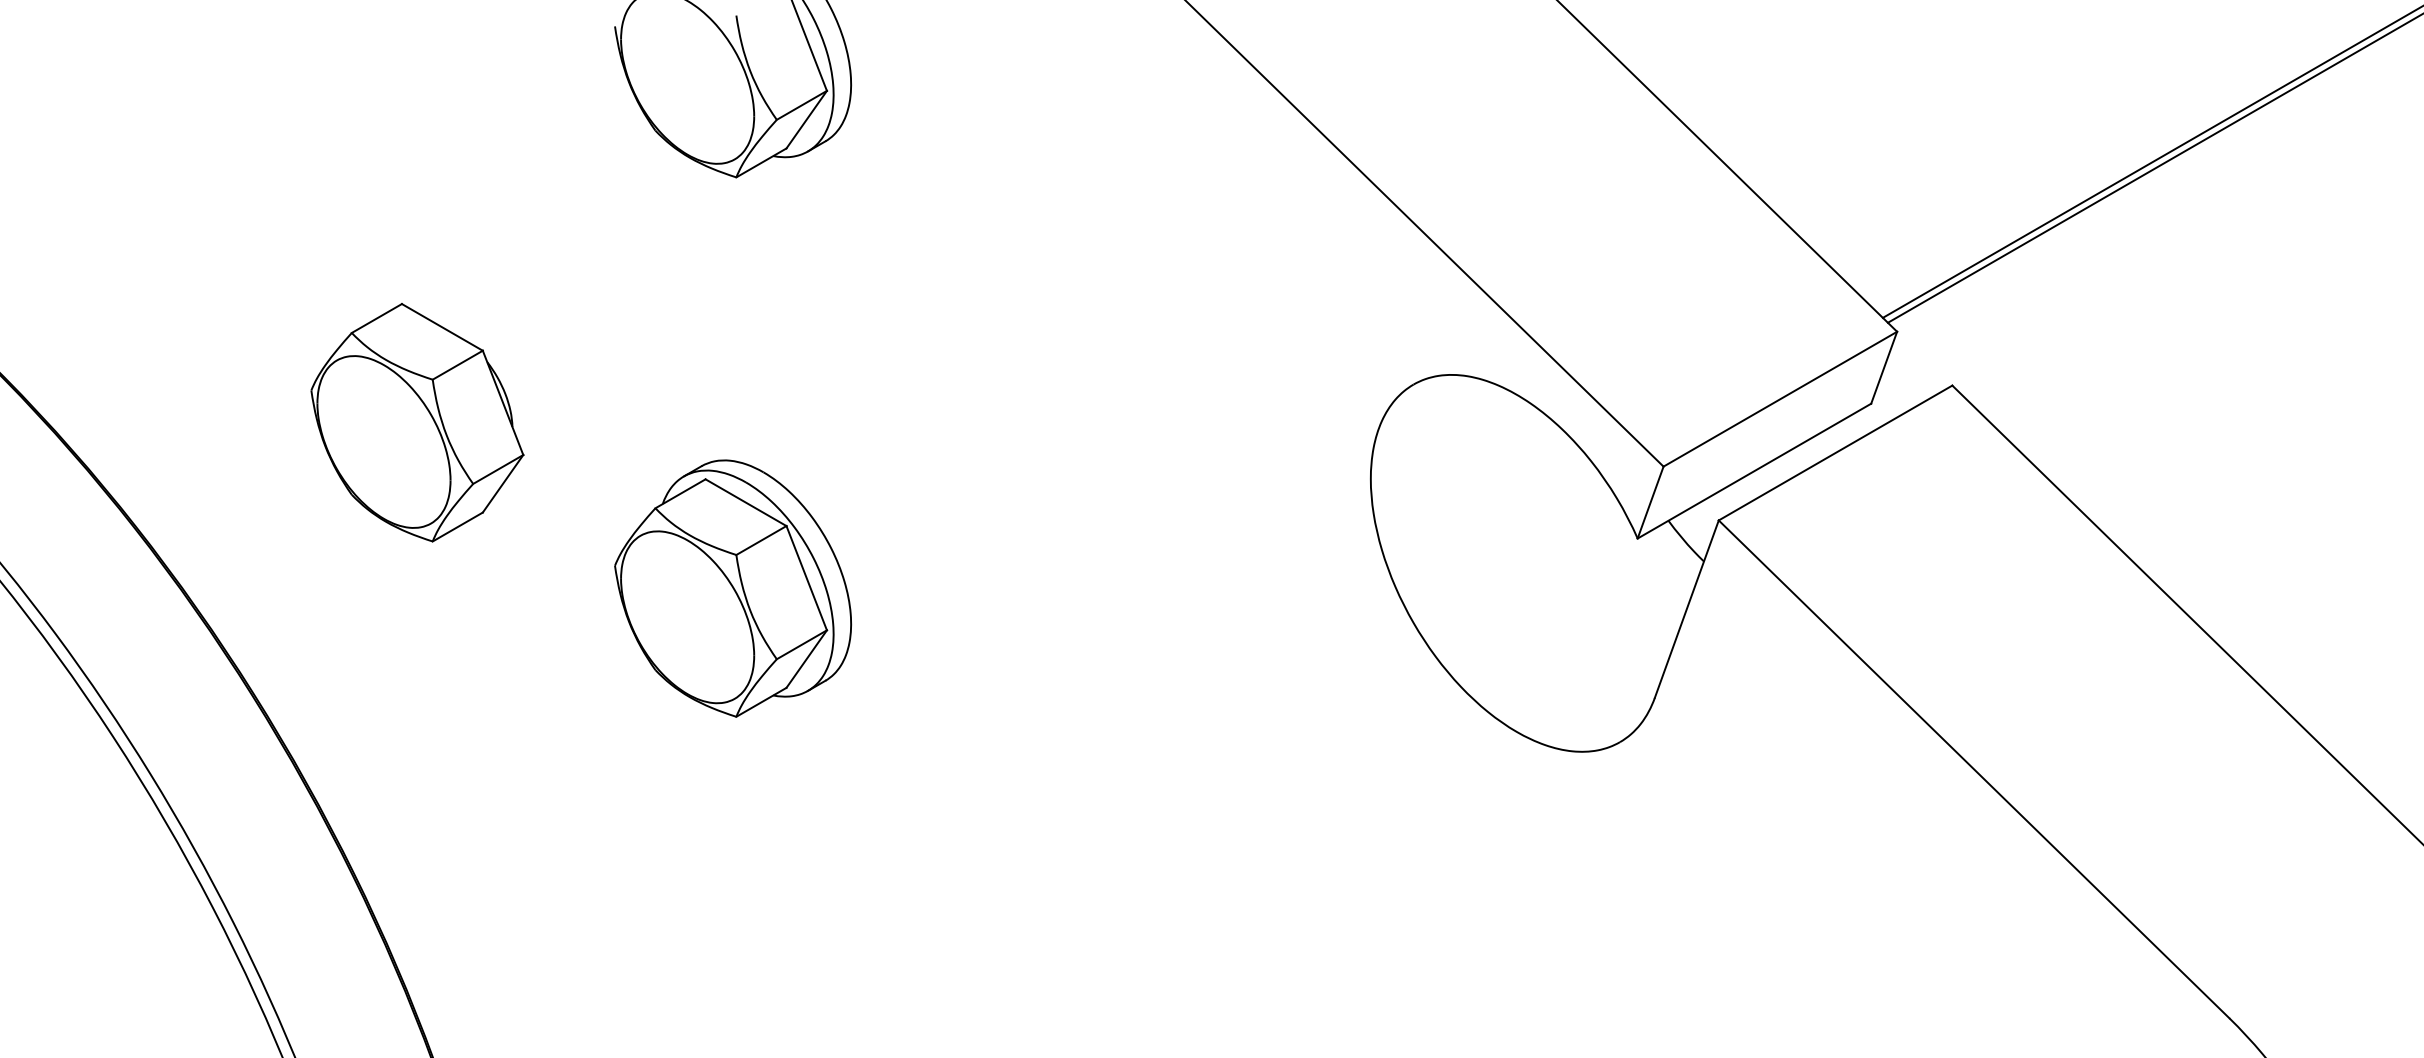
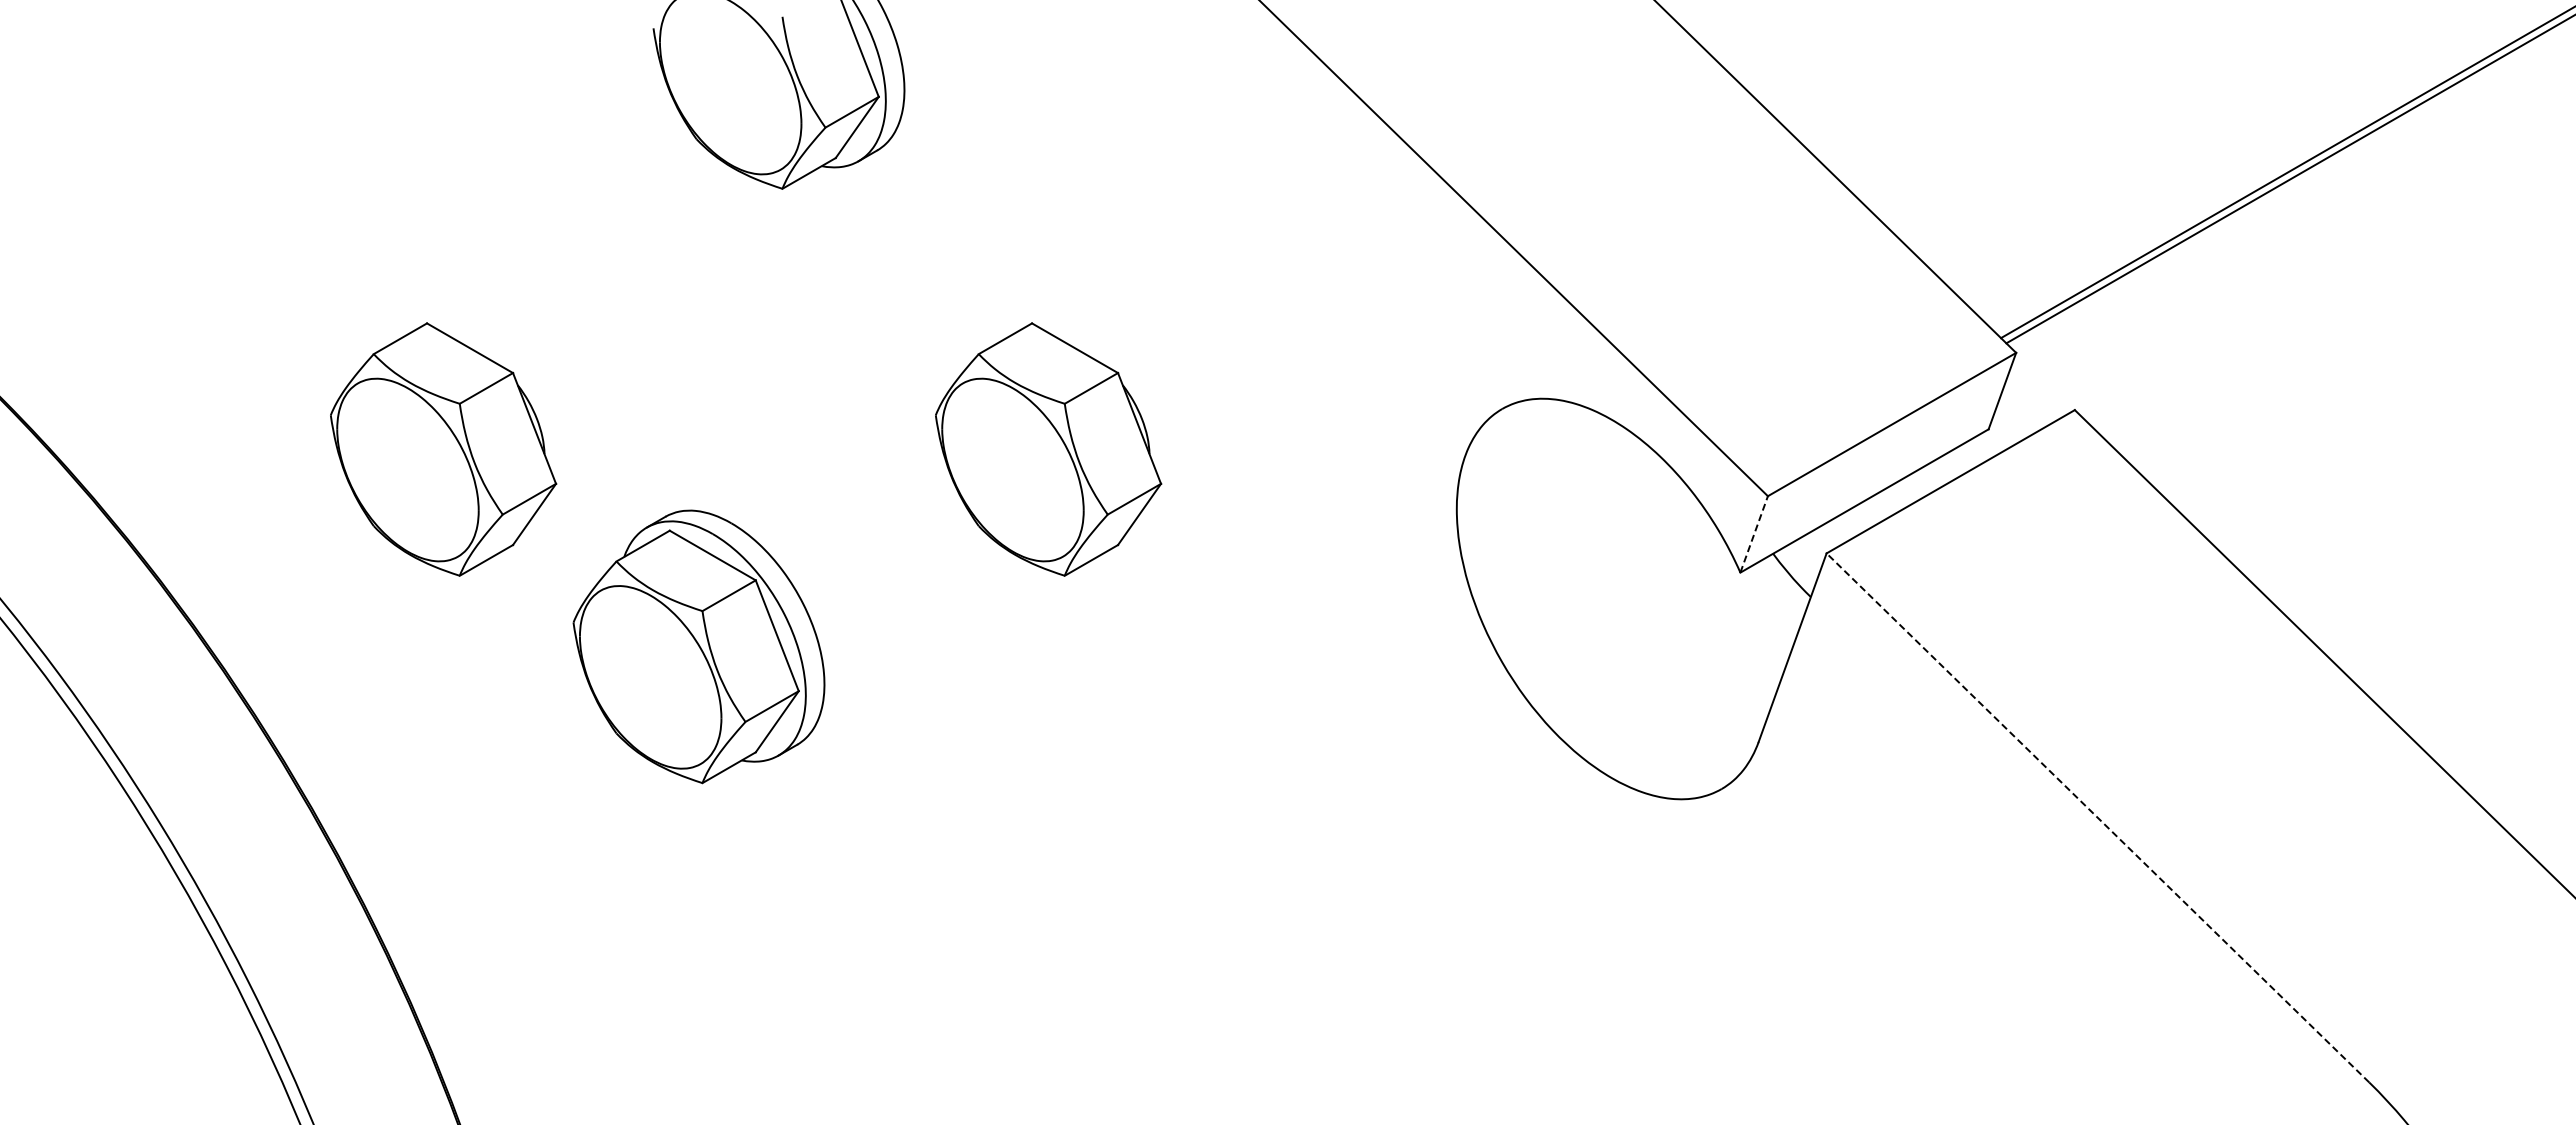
part: (986, 422) -> (1048, 449), added
line: (1650, 502) -> (1754, 534), solid -> dashed
part: (732, 588) -> (698, 646), moved
line: (1973, 768) -> (2097, 817), solid -> dashed

